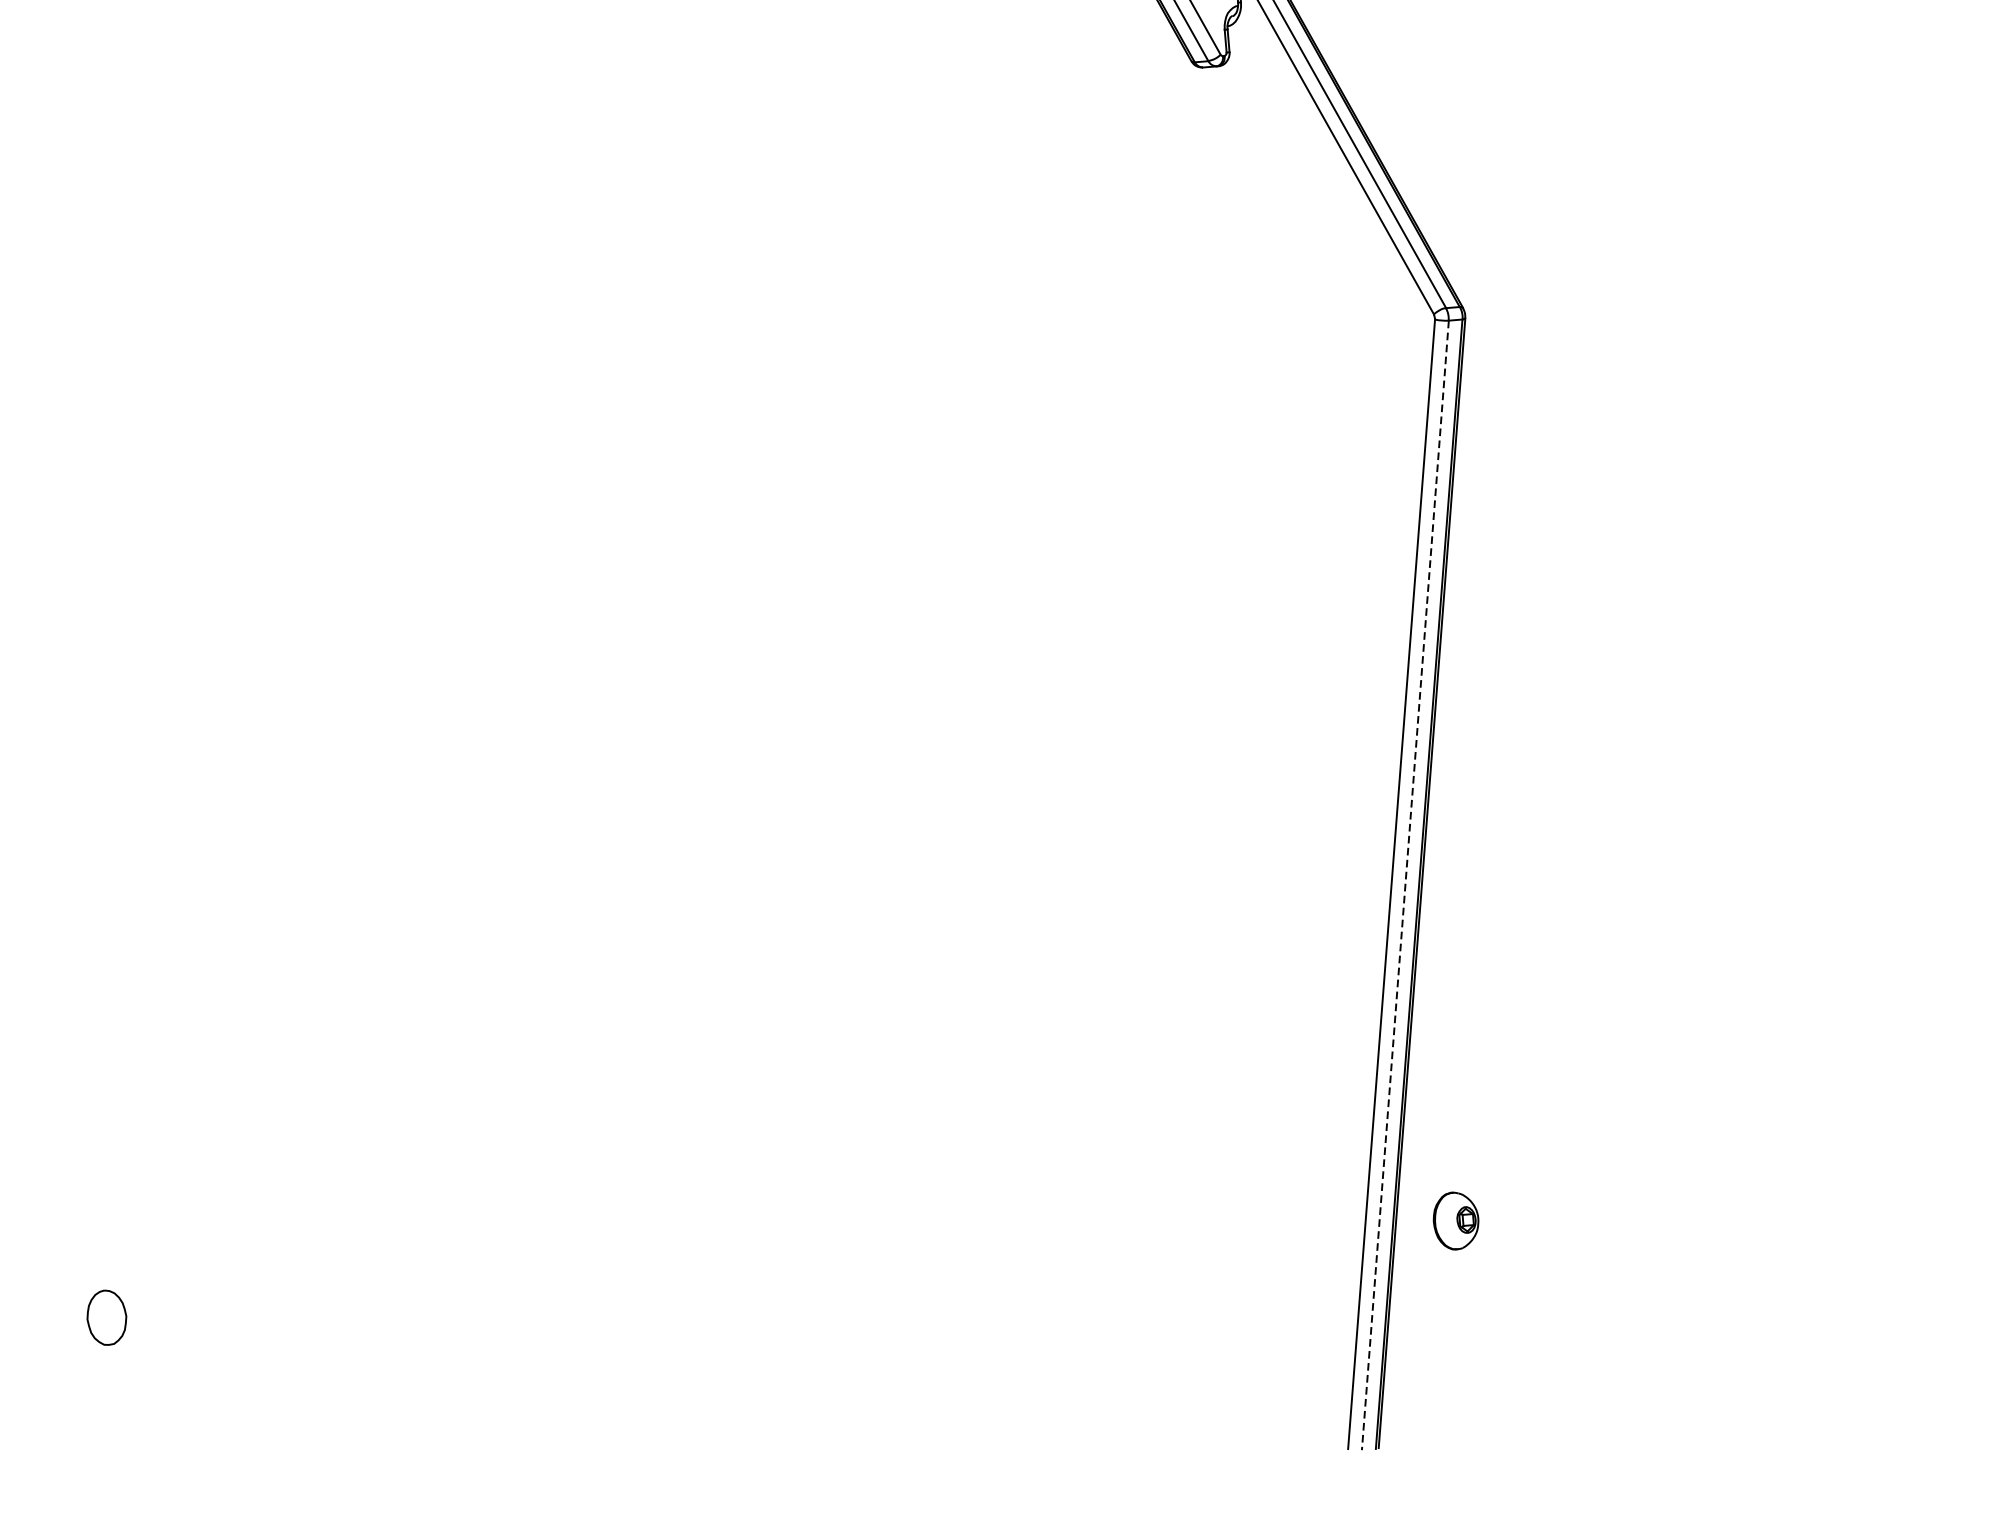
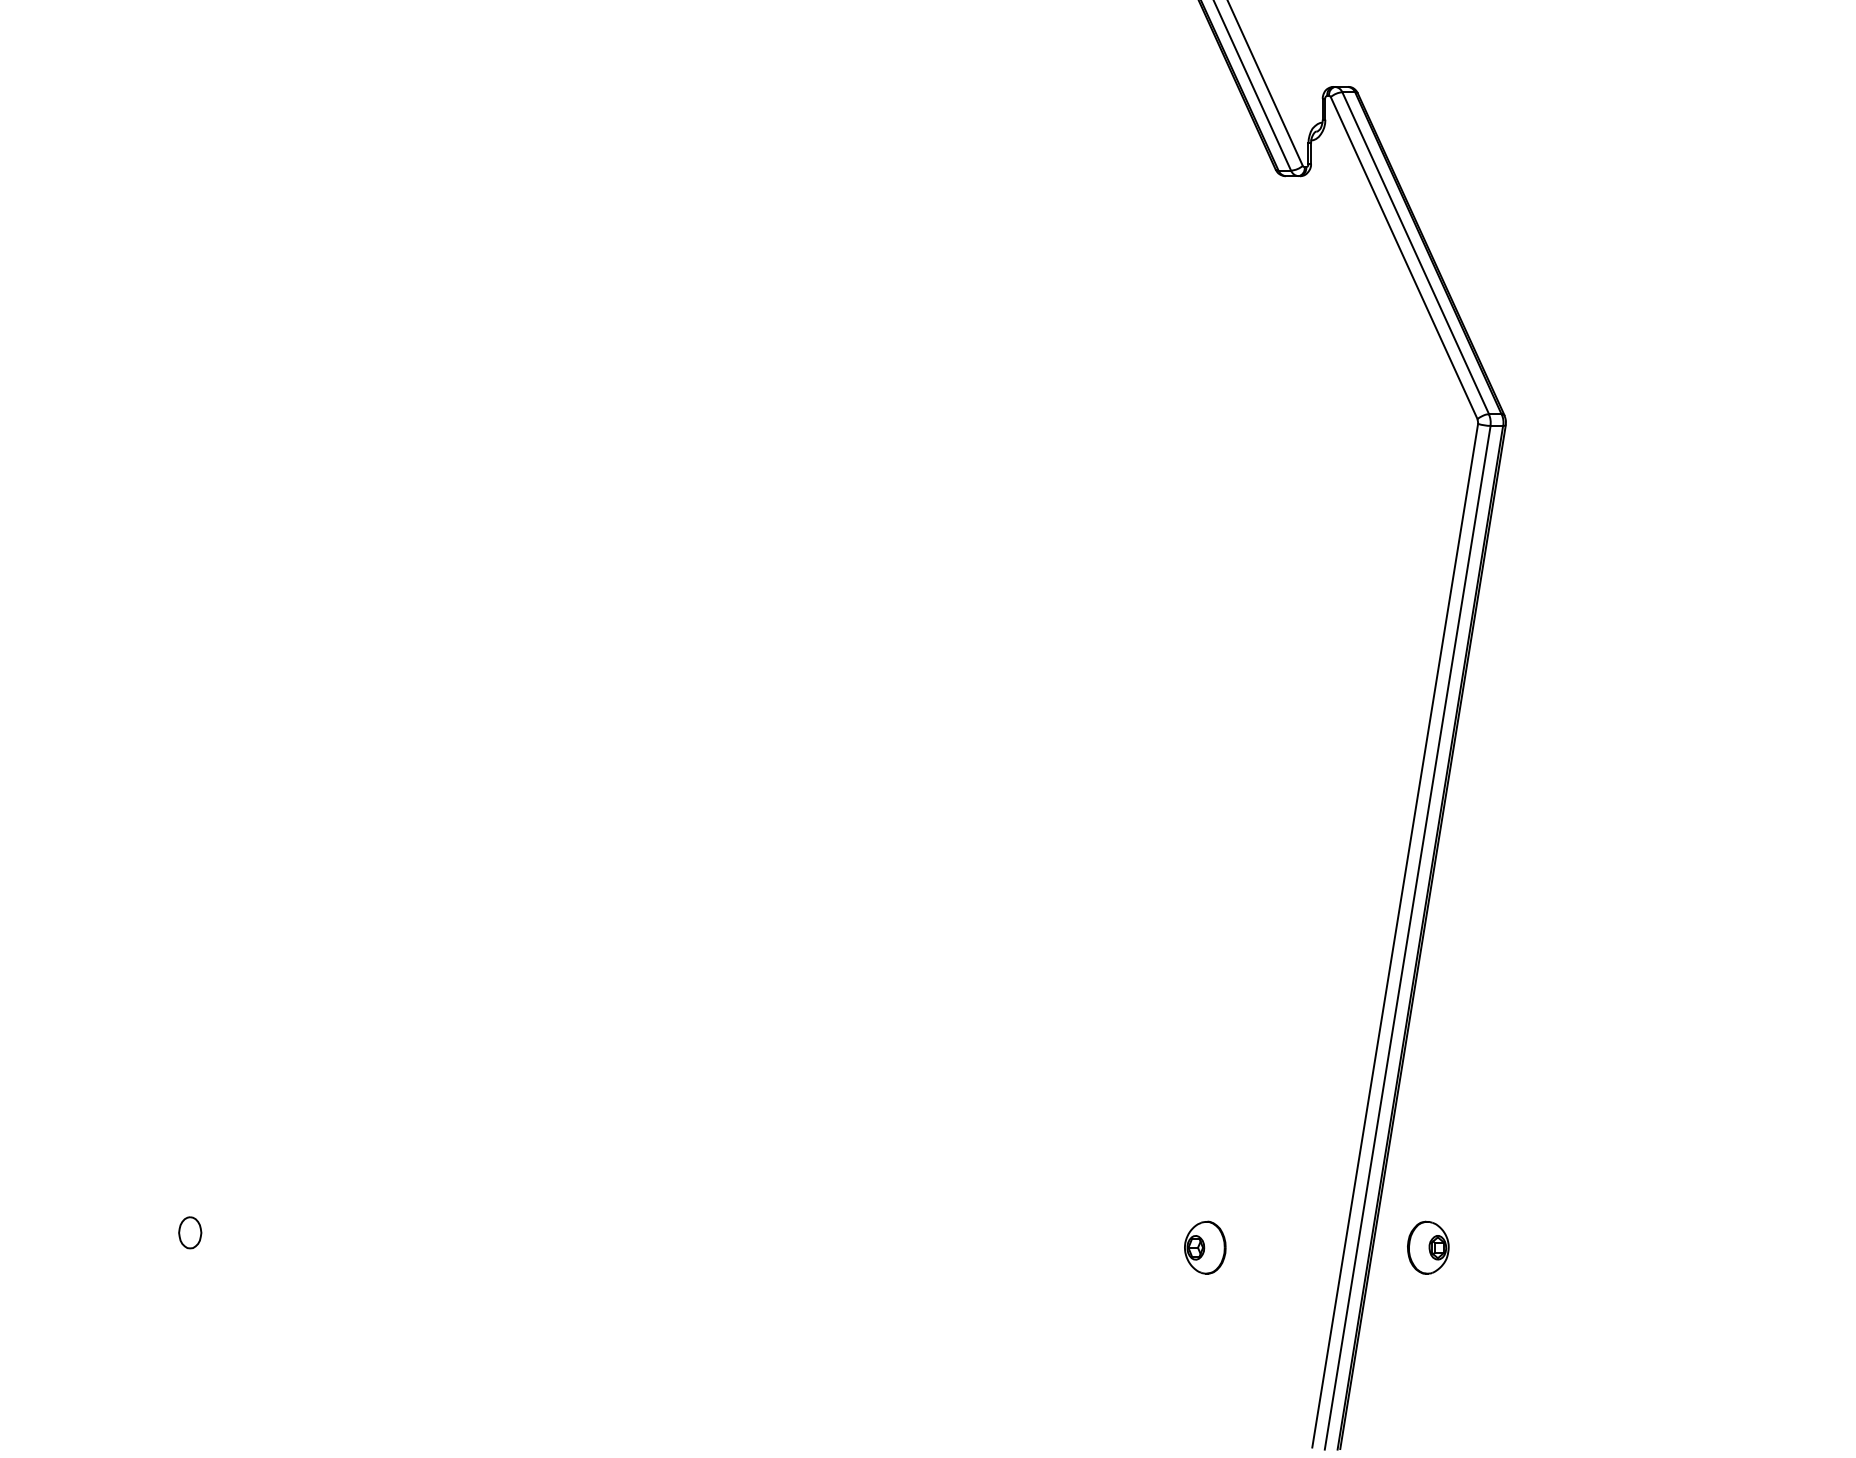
line: (1405, 885) -> (1407, 937), dashed -> solid
part: (1213, 1241) -> (1205, 1247), added
part: (107, 1317) -> (190, 1232), size x0.62

